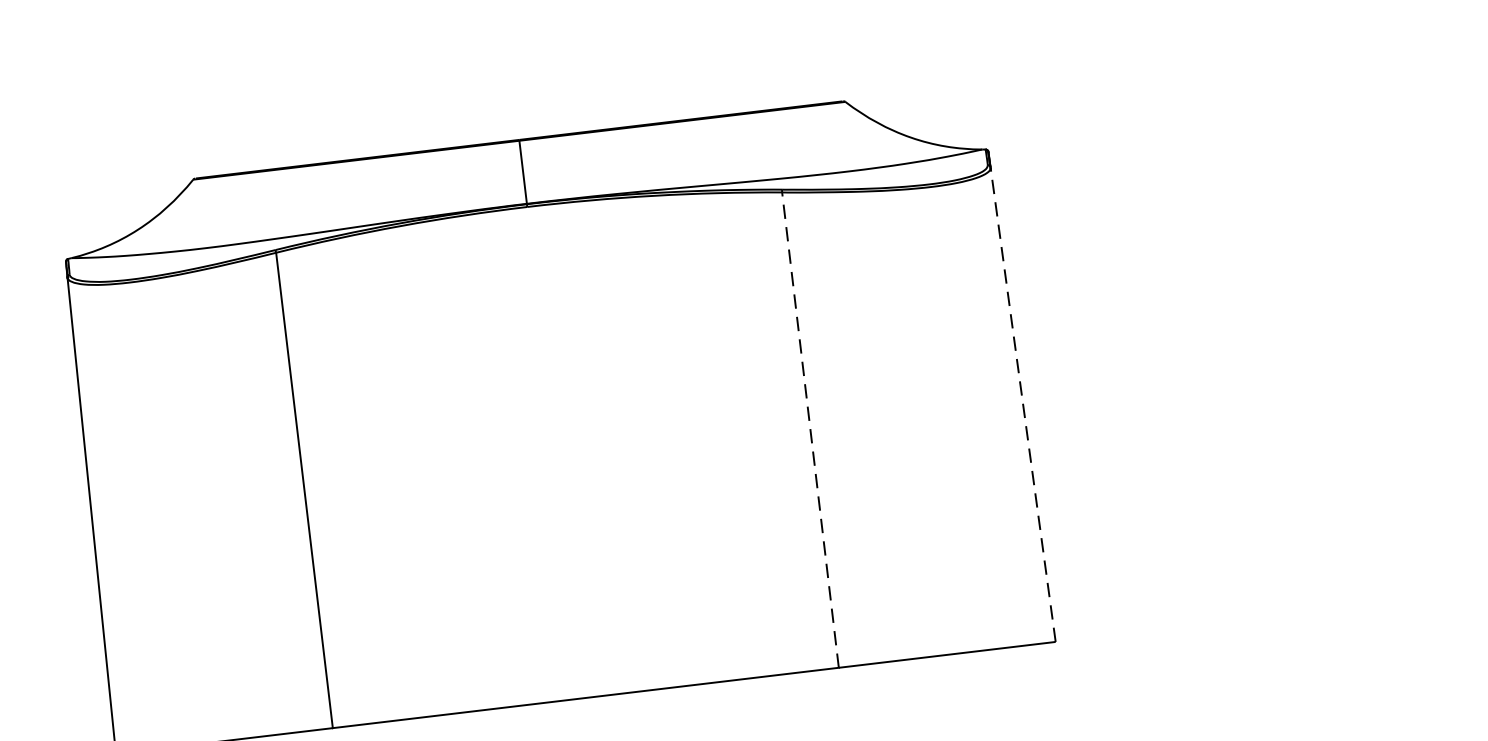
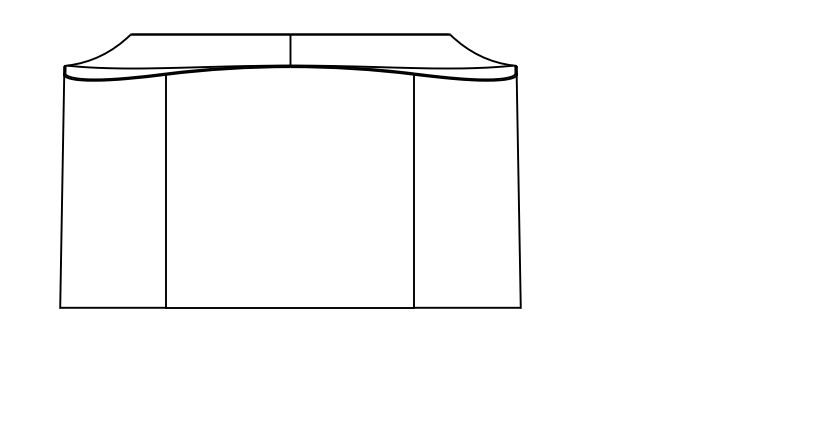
line: (1022, 405) -> (518, 191), dashed -> solid
line: (810, 428) -> (414, 190), dashed -> solid

